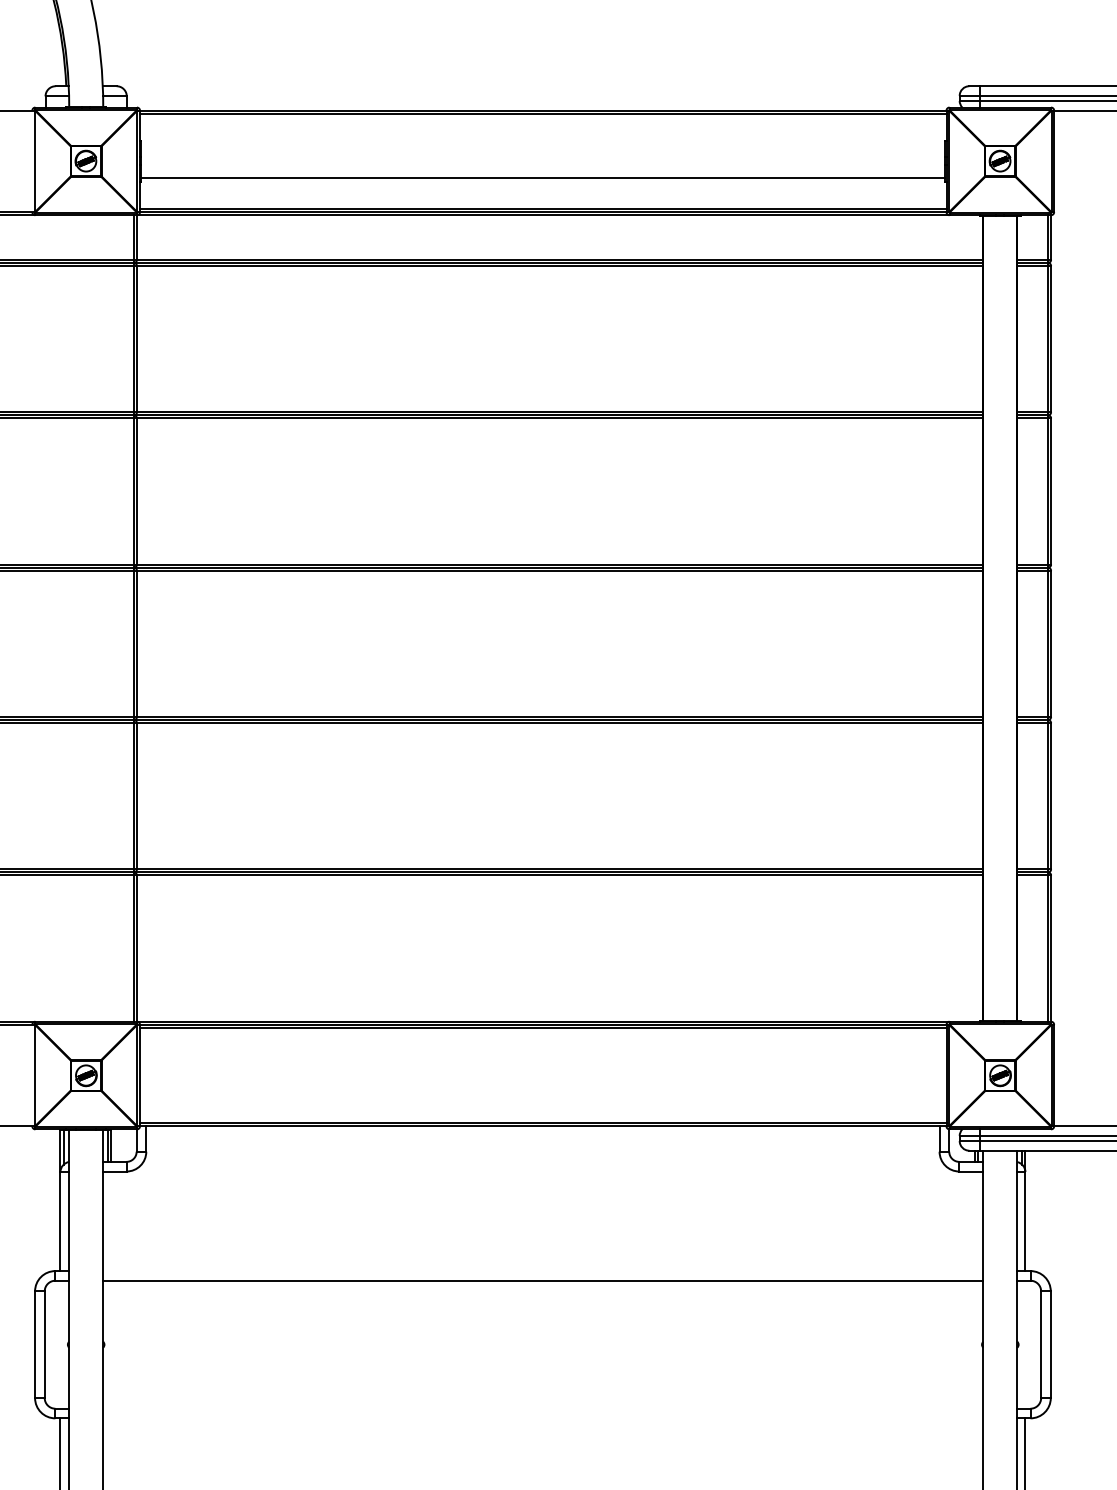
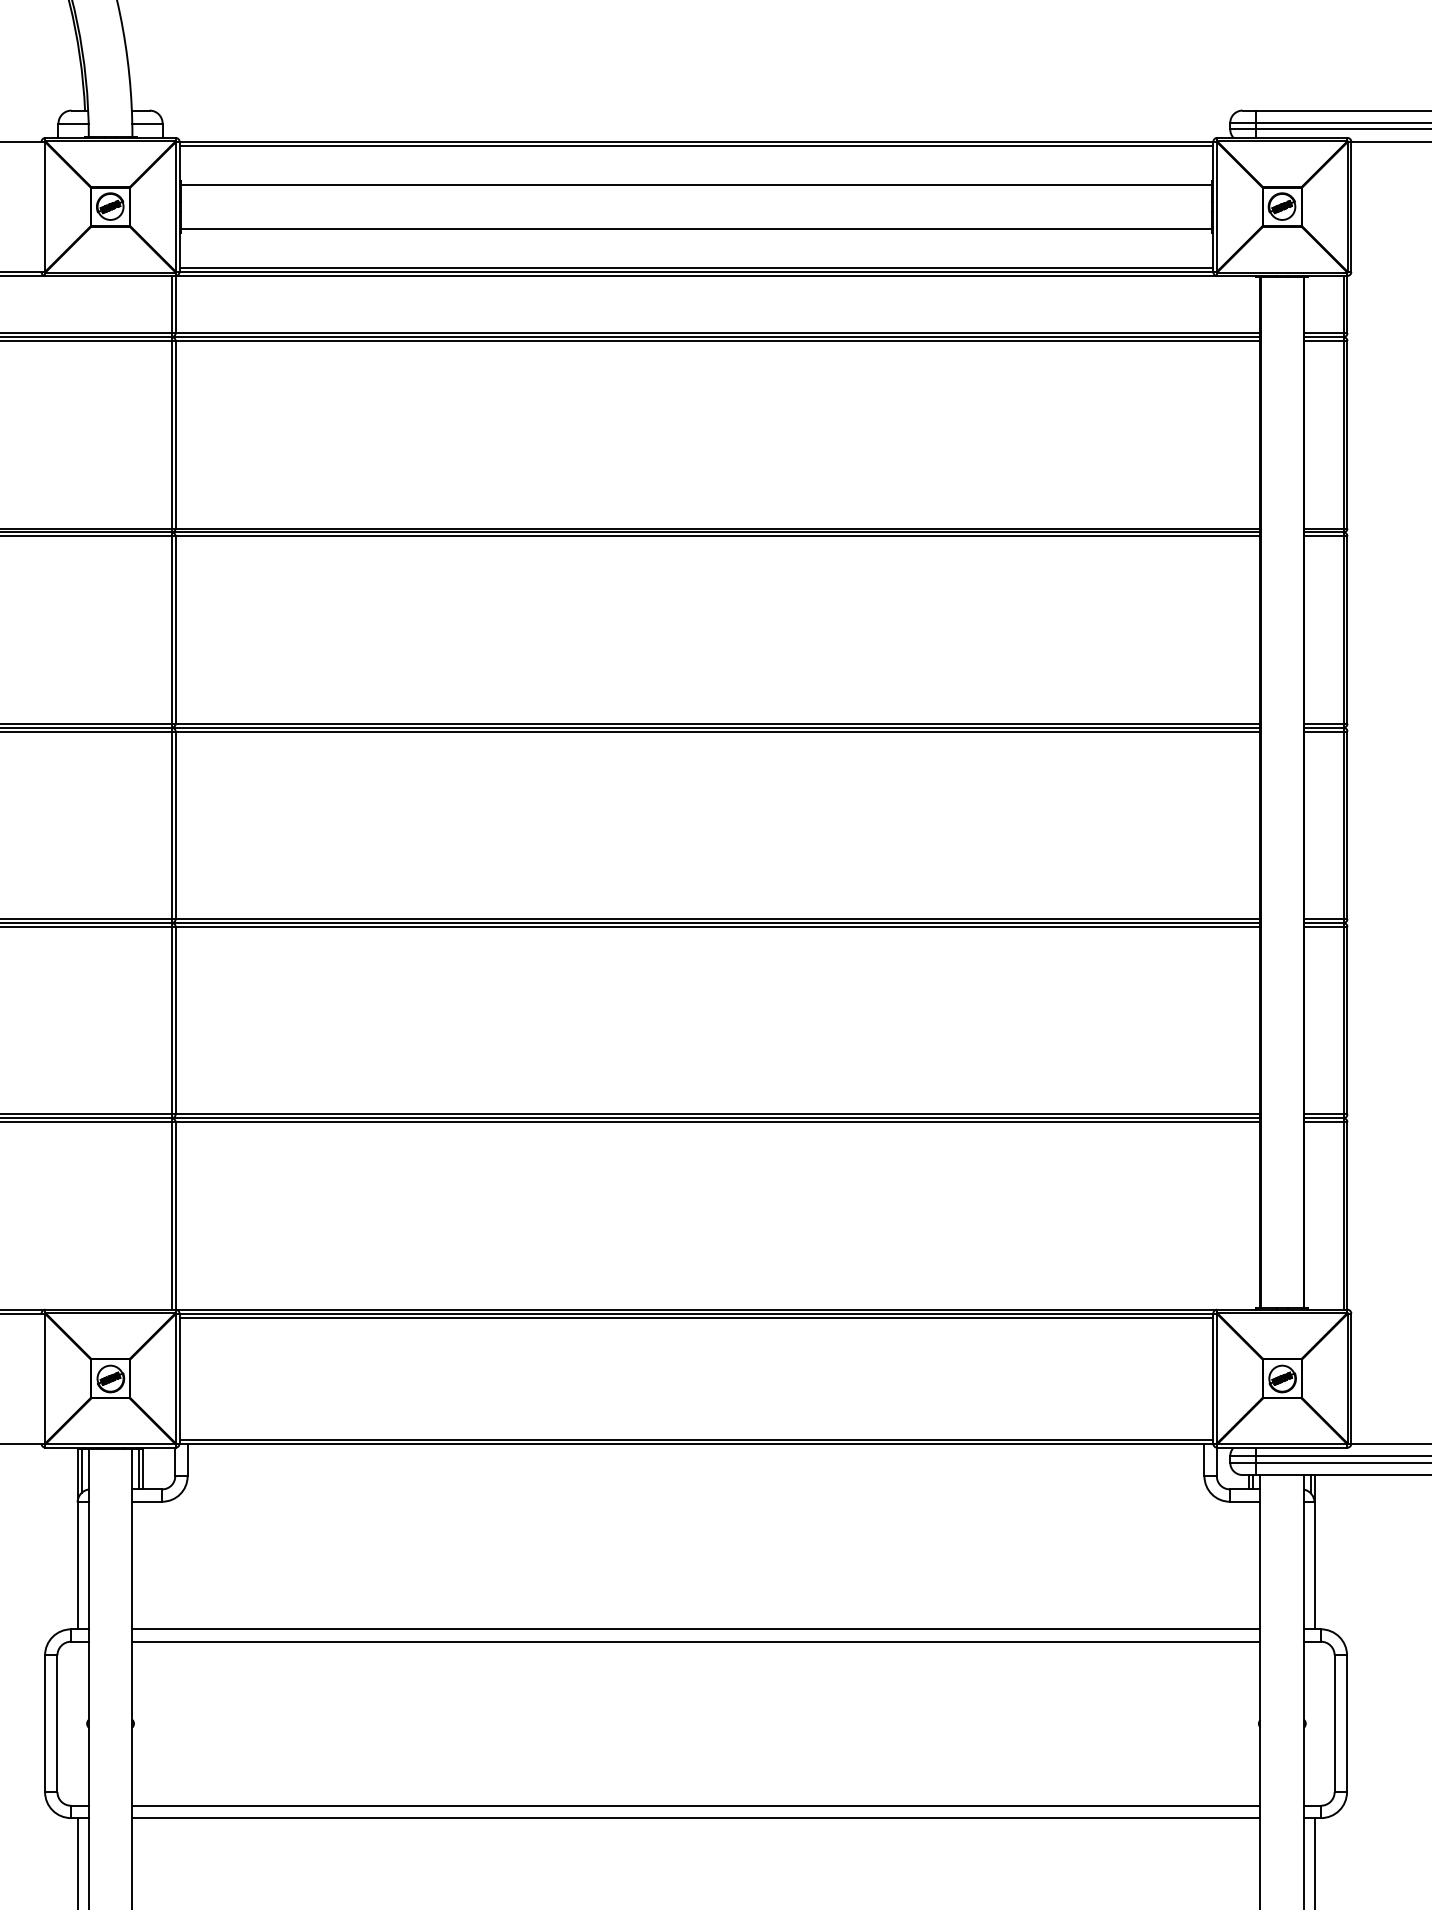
line: (543, 144) -> (696, 185), added
line: (543, 1271) -> (696, 1629), added
line: (543, 1408) -> (696, 1805), added
line: (543, 1418) -> (696, 1818), added

